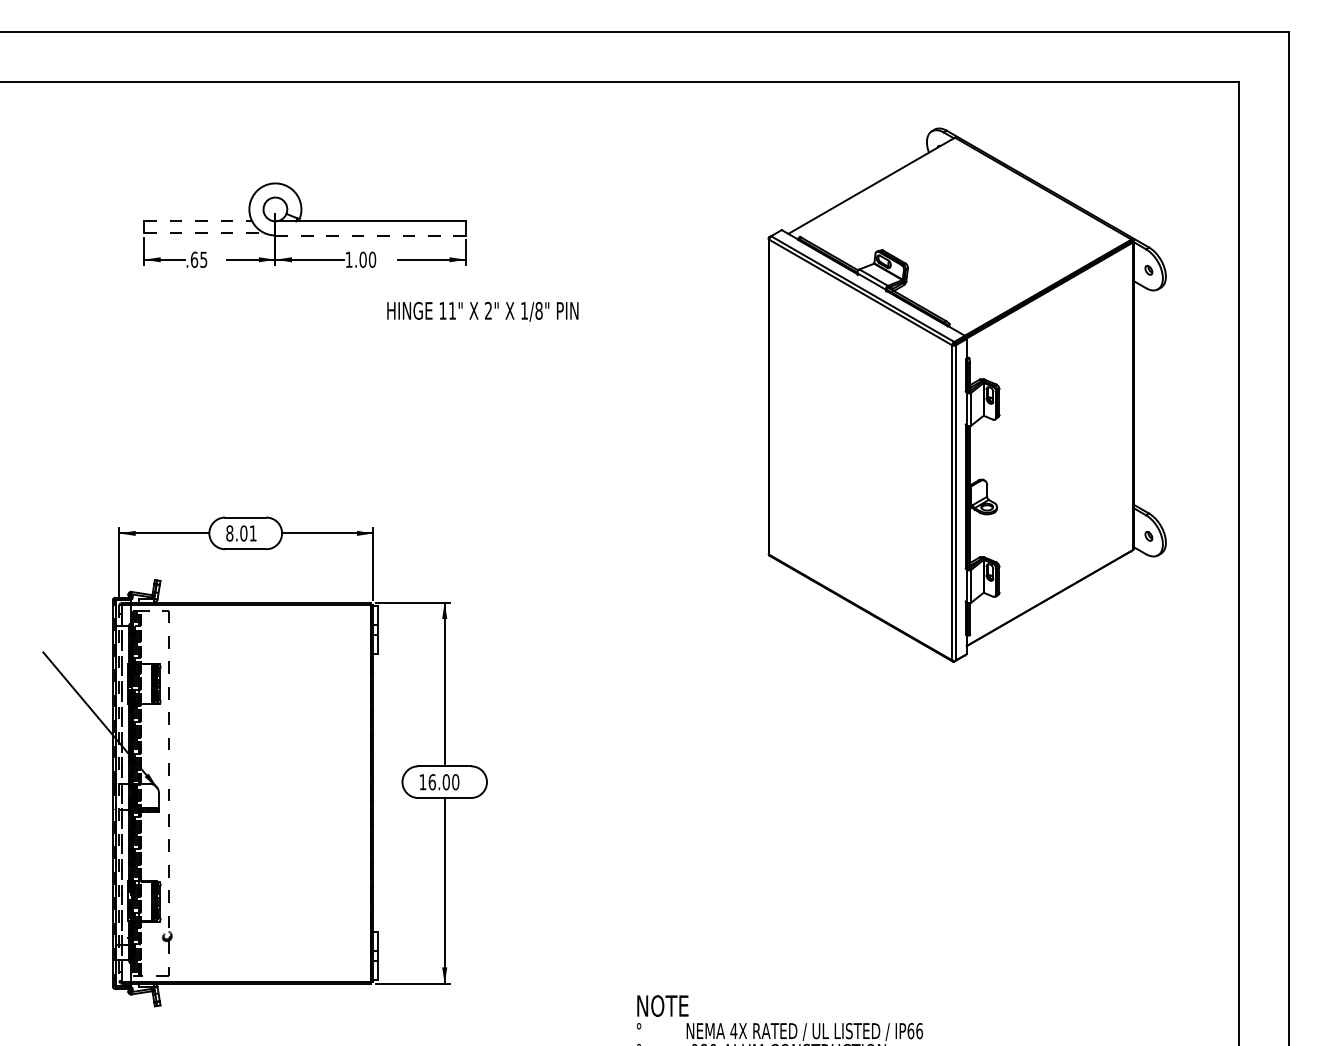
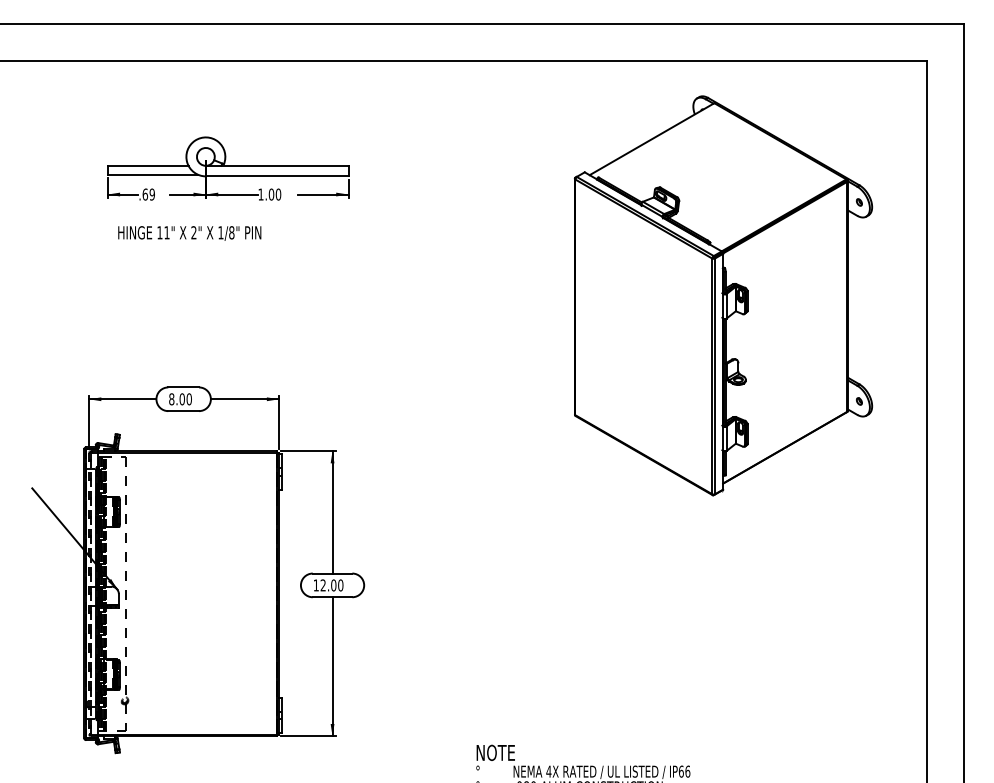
line: (198, 221) -> (148, 165), dashed -> solid
line: (205, 233) -> (153, 174), dashed -> solid
line: (371, 235) -> (277, 176), dashed -> solid
text: (203, 259) -> (152, 194), .65 -> .69
text: (482, 311) -> (189, 233), moved
text: (252, 533) -> (188, 399), 8.01 -> 8.00
text: (431, 782) -> (322, 585), 16.00 -> 12.00

